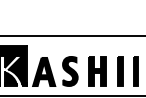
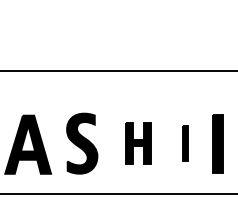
part: (97, 71) -> (138, 143), size x0.7
part: (120, 71) -> (185, 143), size x0.6

